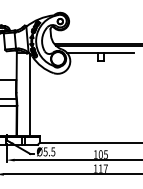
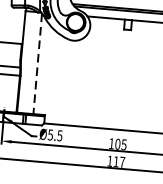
line: (30, 95) -> (37, 64), solid -> dashed

